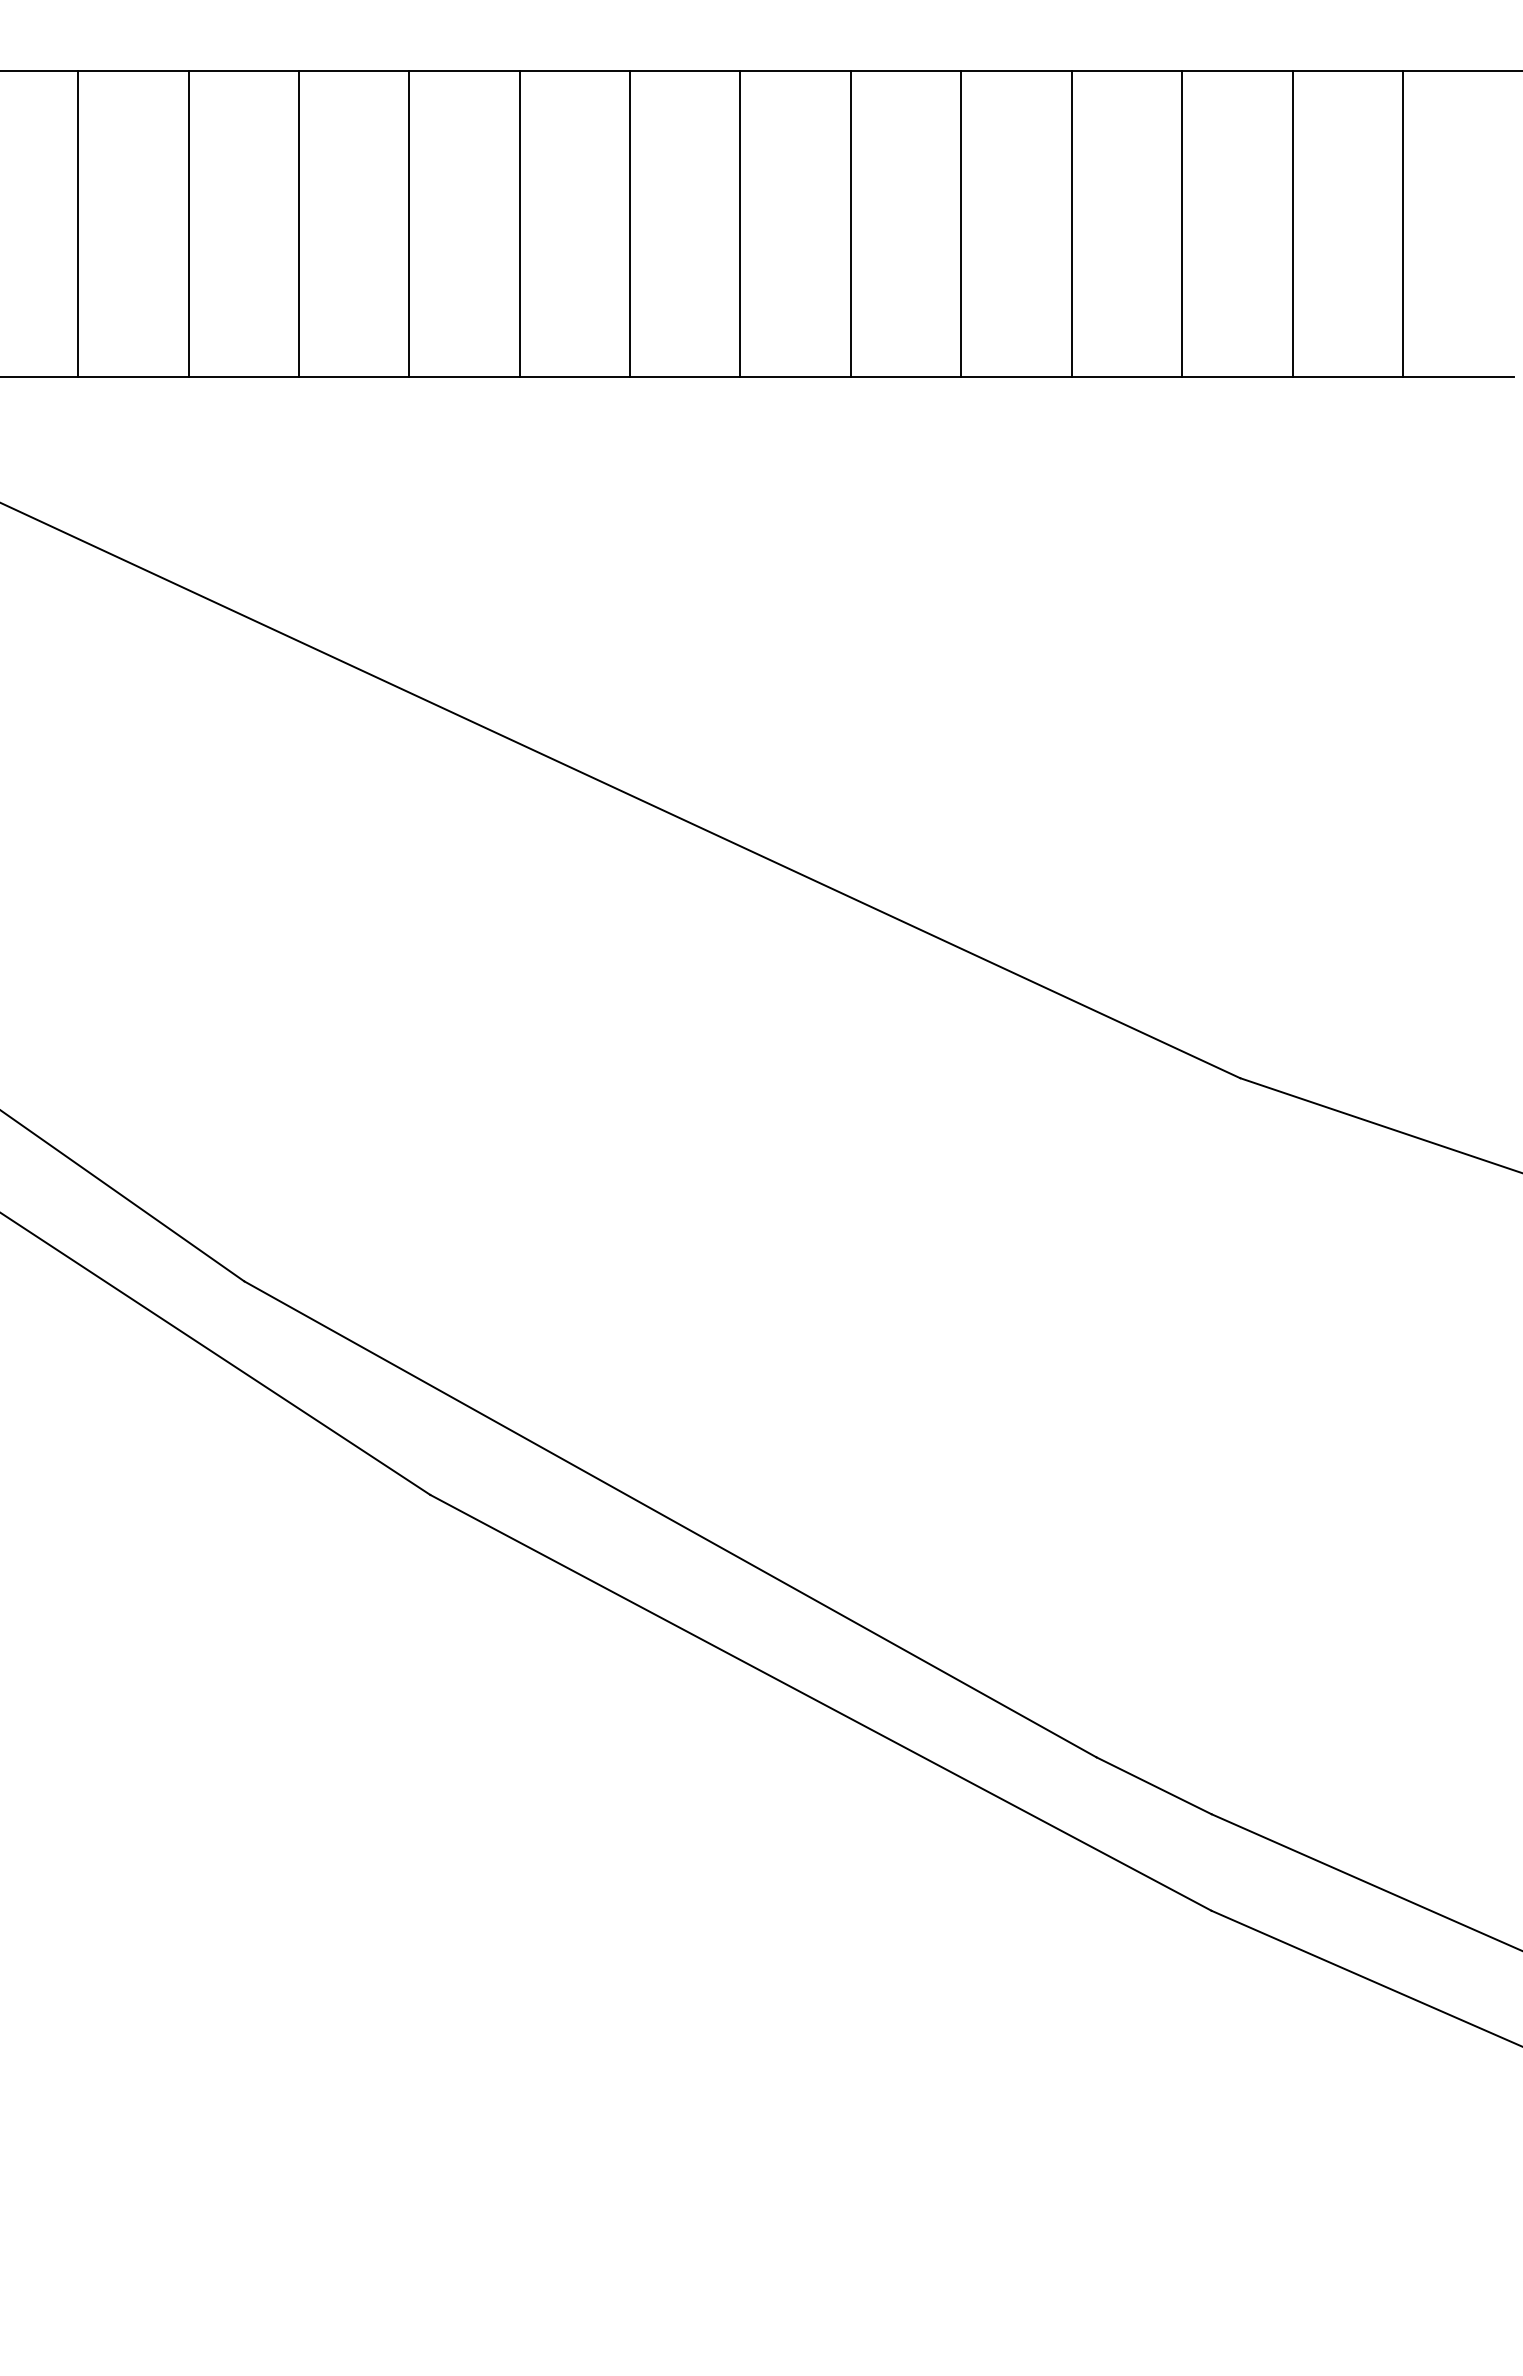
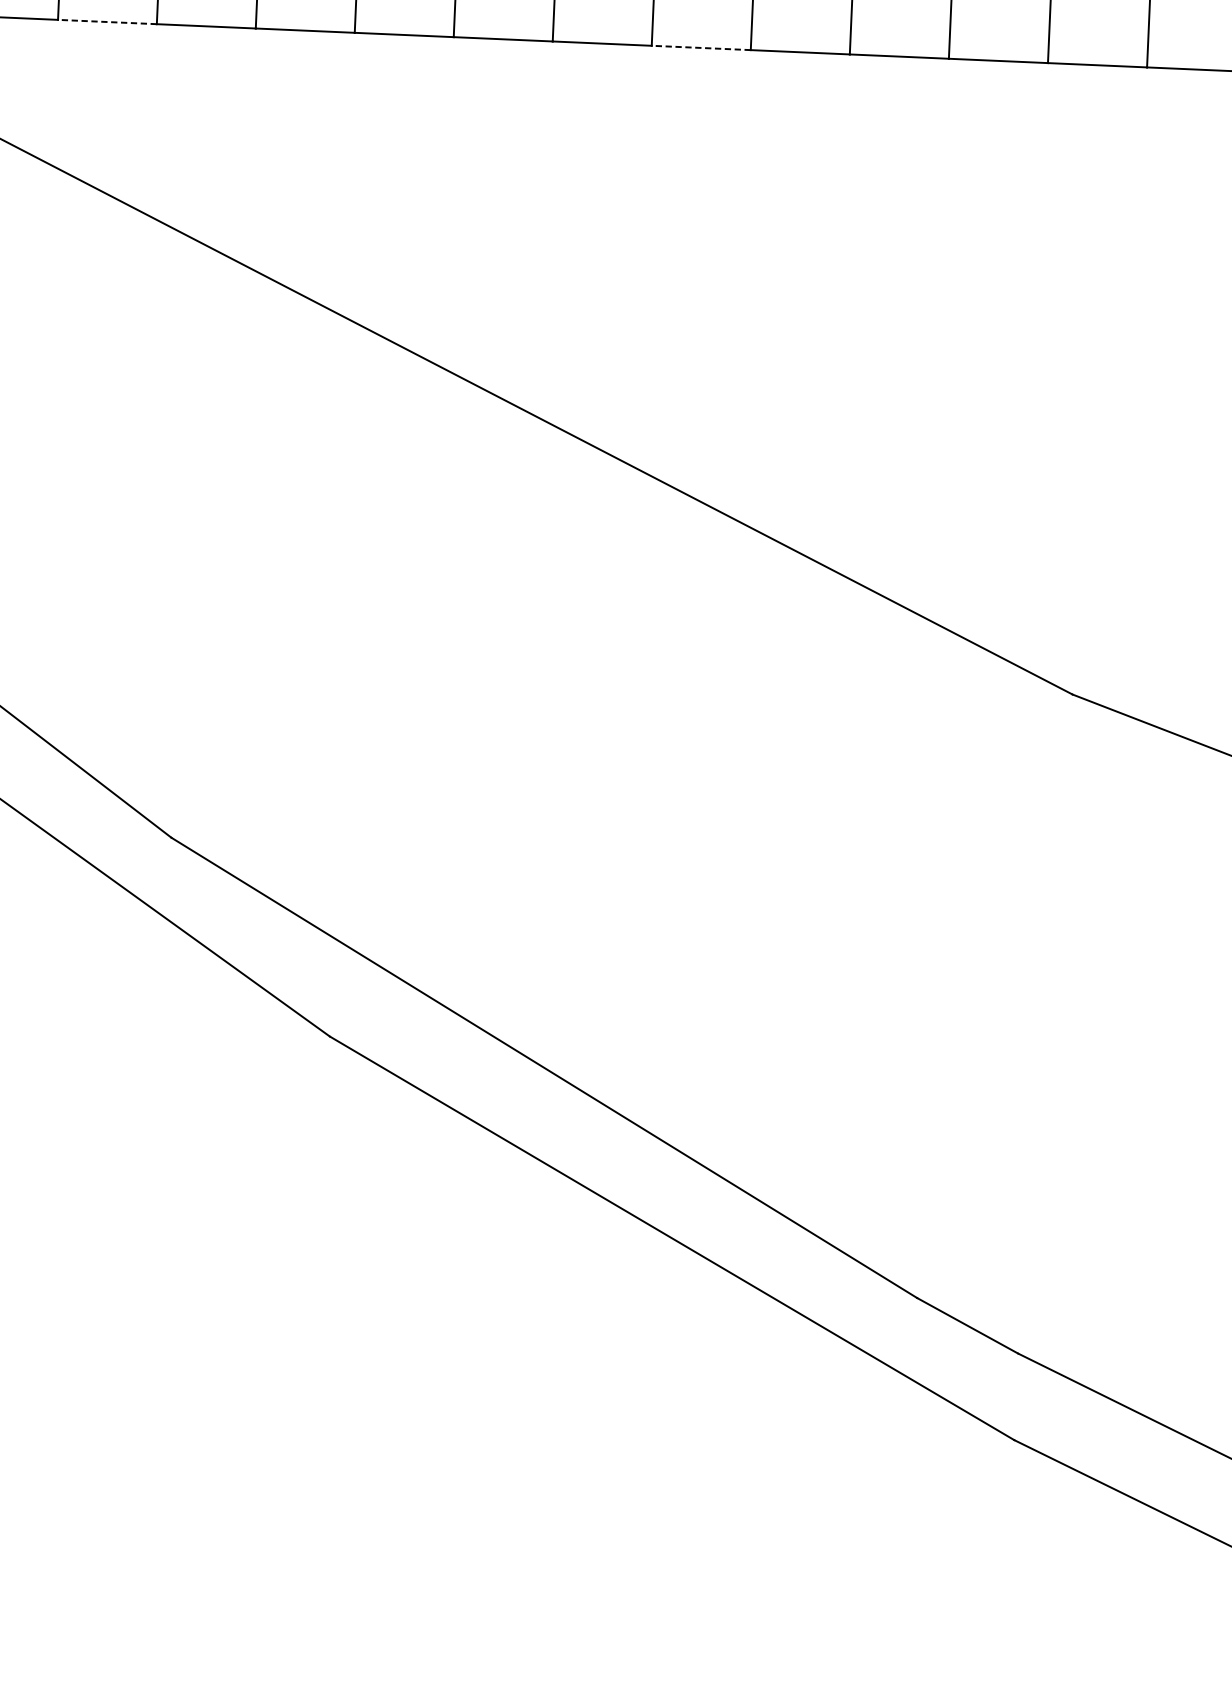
line: (132, 376) -> (106, 21), solid -> dashed
line: (795, 376) -> (701, 47), solid -> dashed

